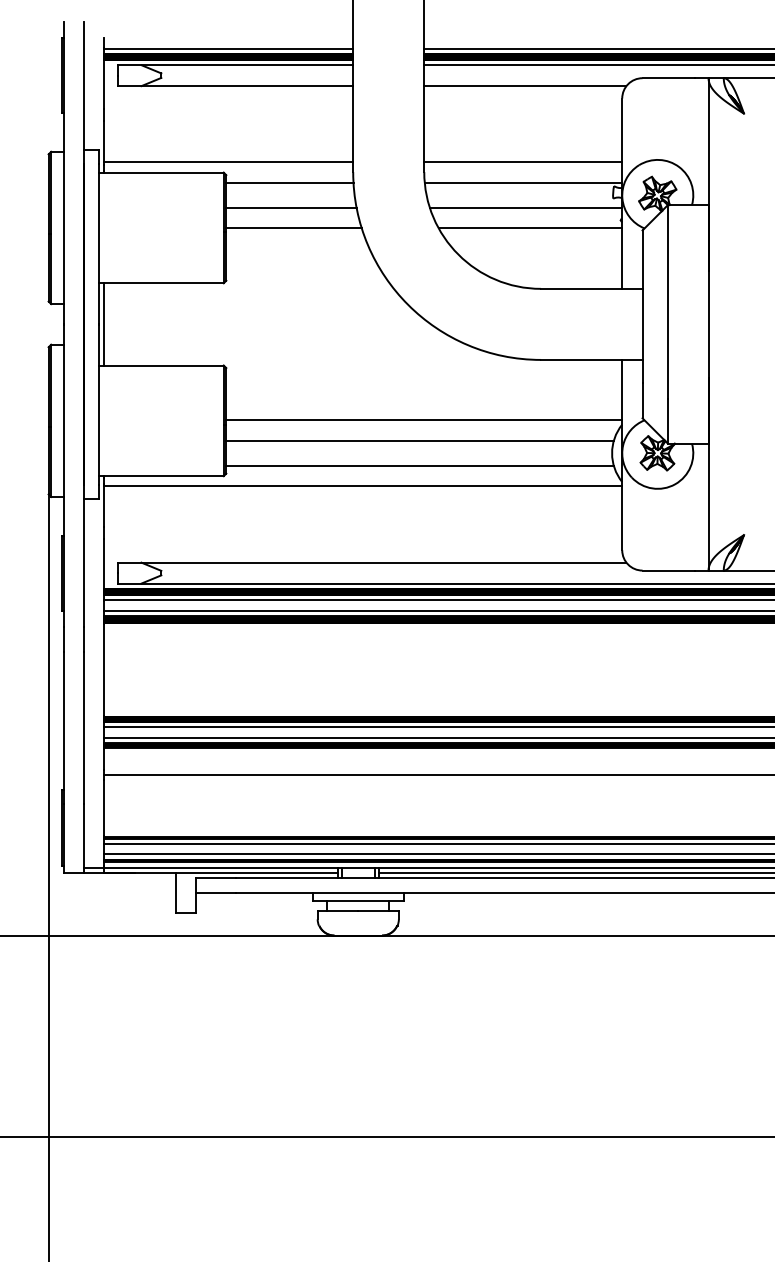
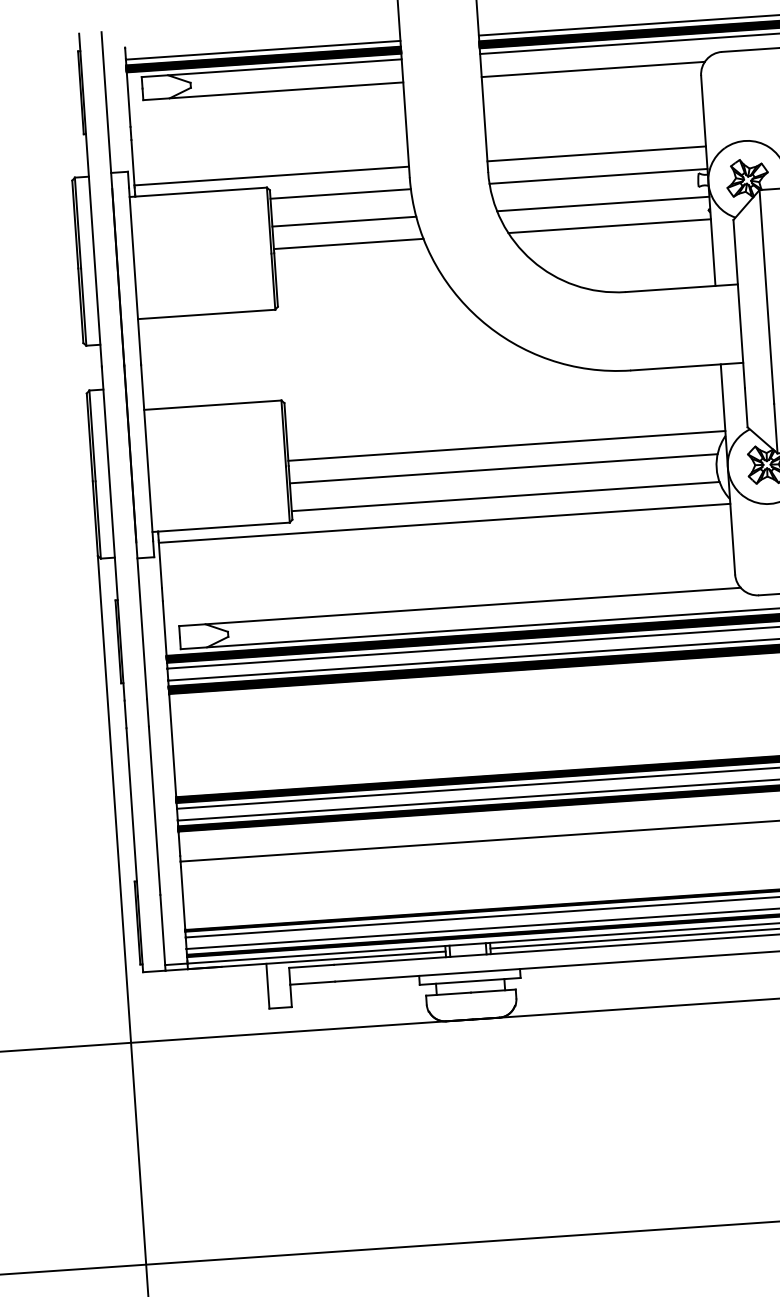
line: (104, 324) -> (146, 364), removed

